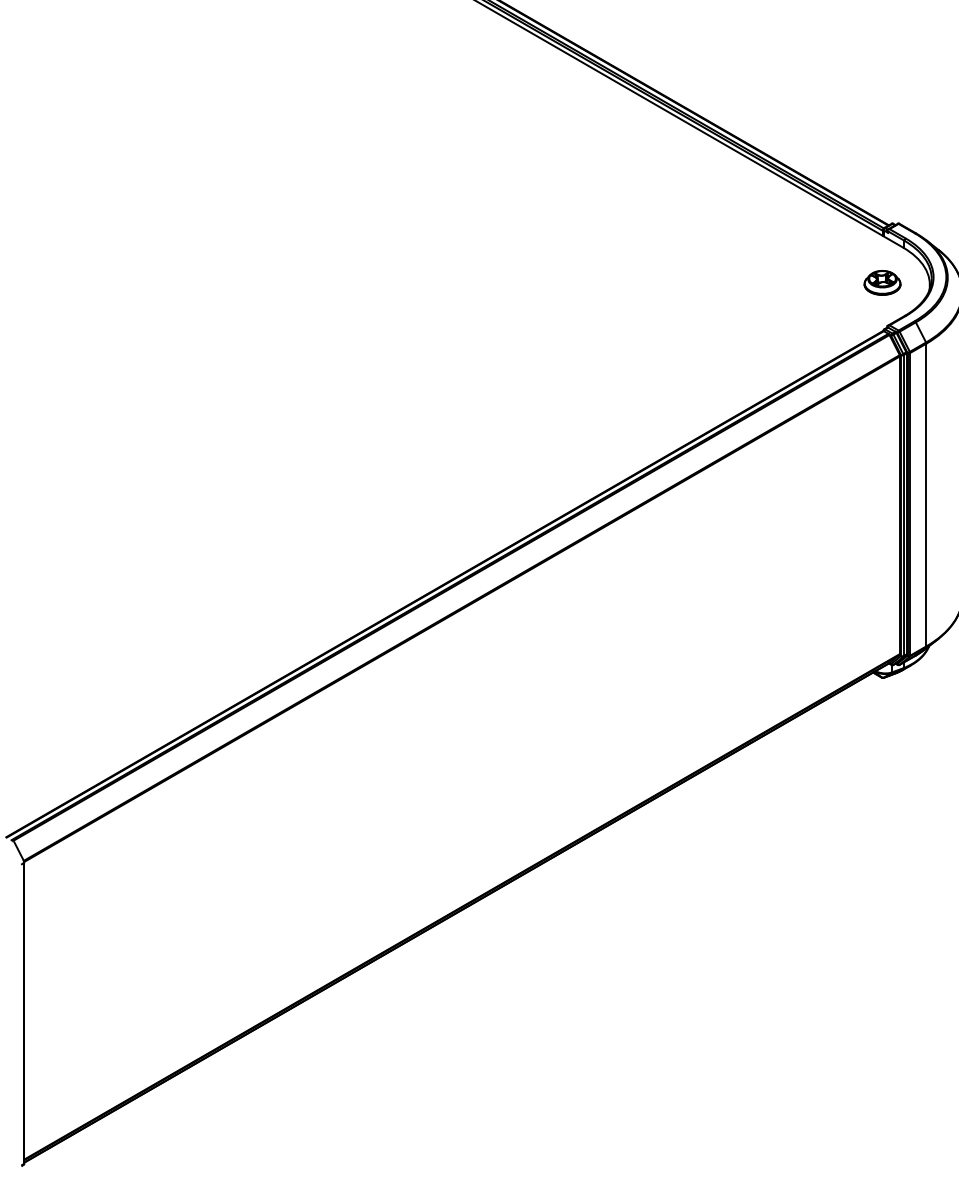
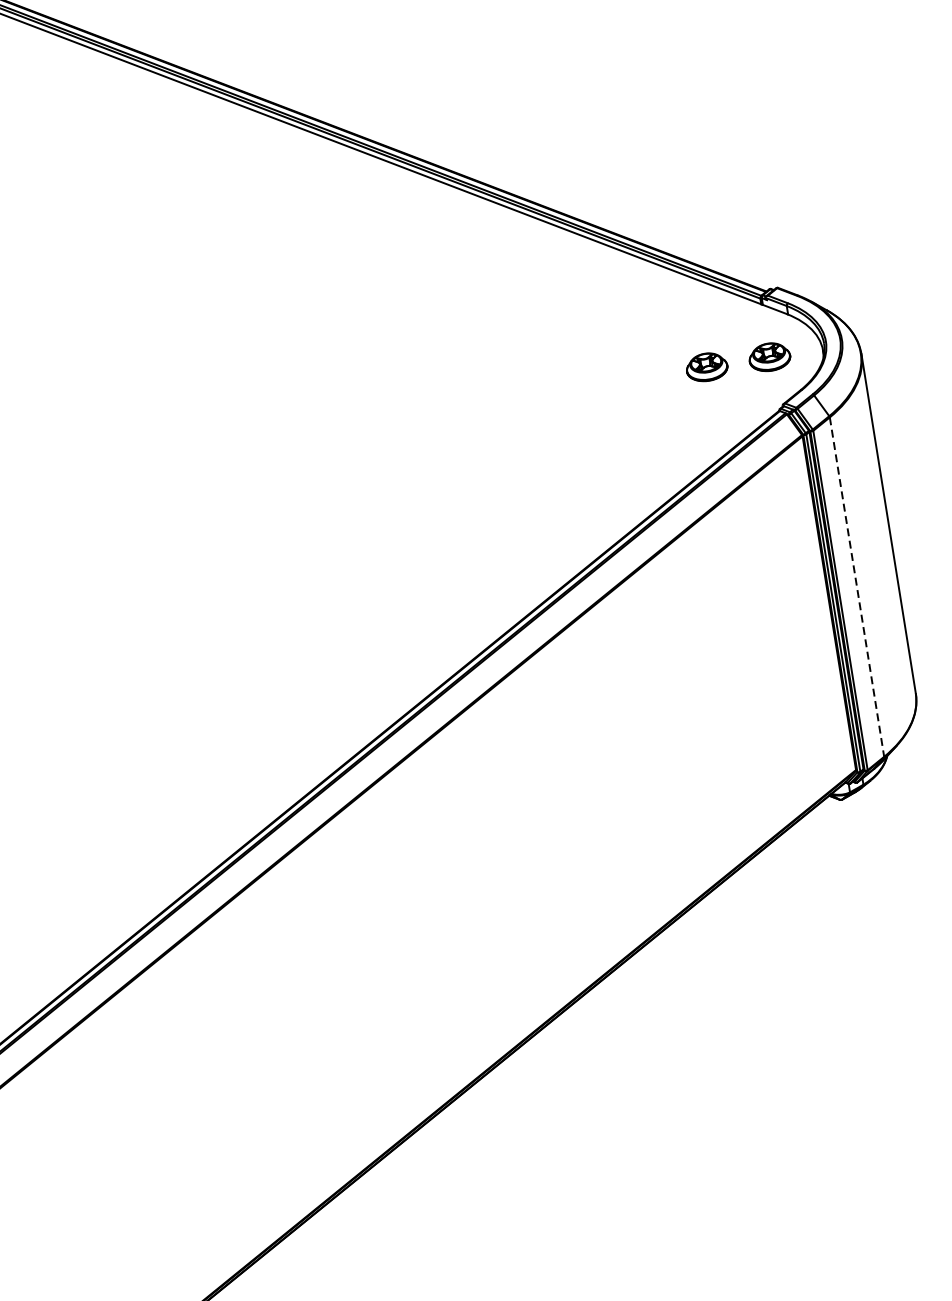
part: (826, 282) -> (706, 366), added
line: (926, 495) -> (857, 587), solid -> dashed

